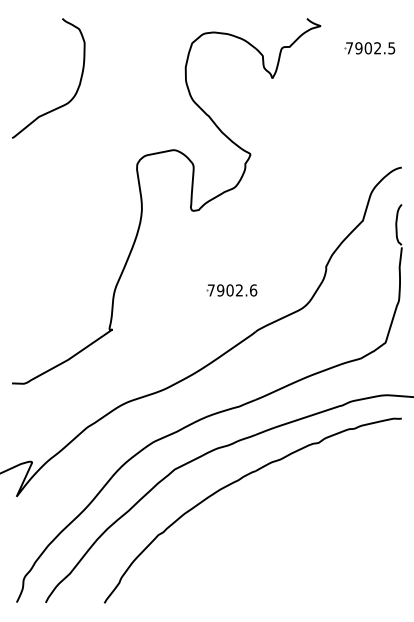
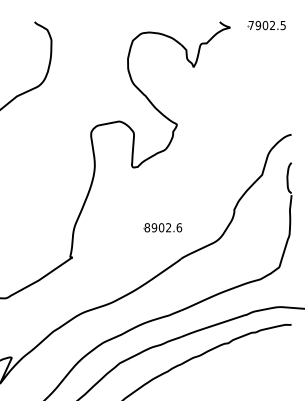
part: (369, 48) -> (266, 25), moved
text: (210, 290) -> (146, 227), 7902.6 -> 8902.6

